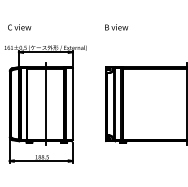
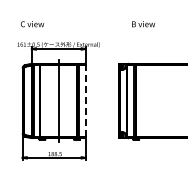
text: (116, 27) -> (143, 24), moved
line: (72, 104) -> (85, 101), solid -> dashed

